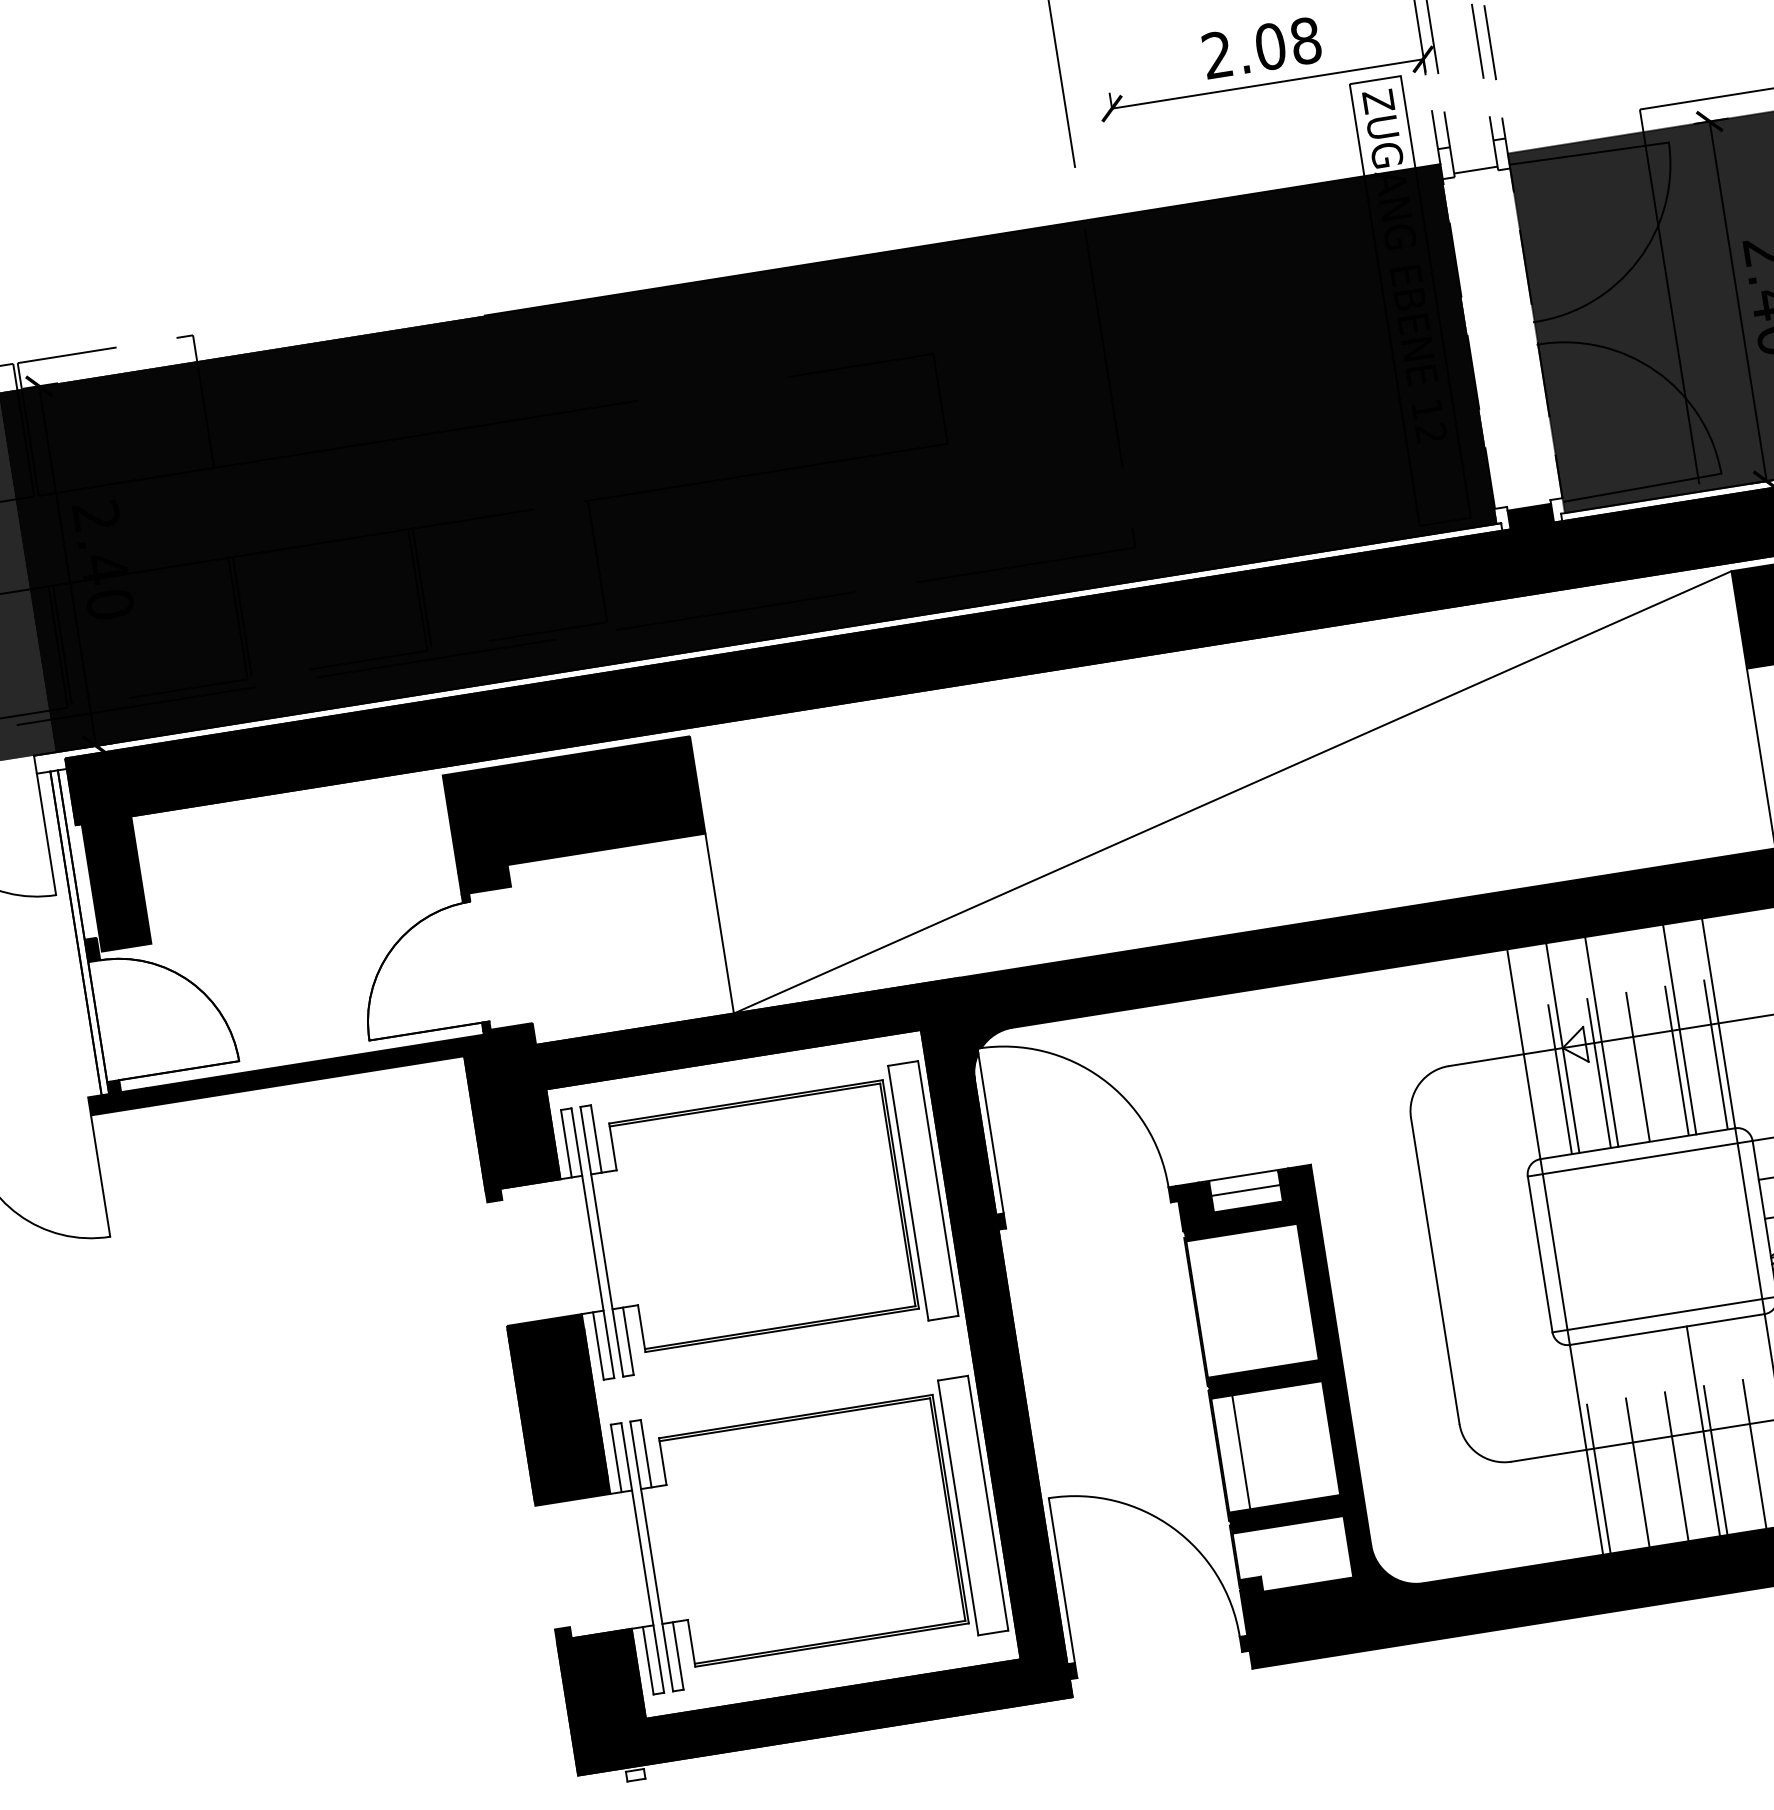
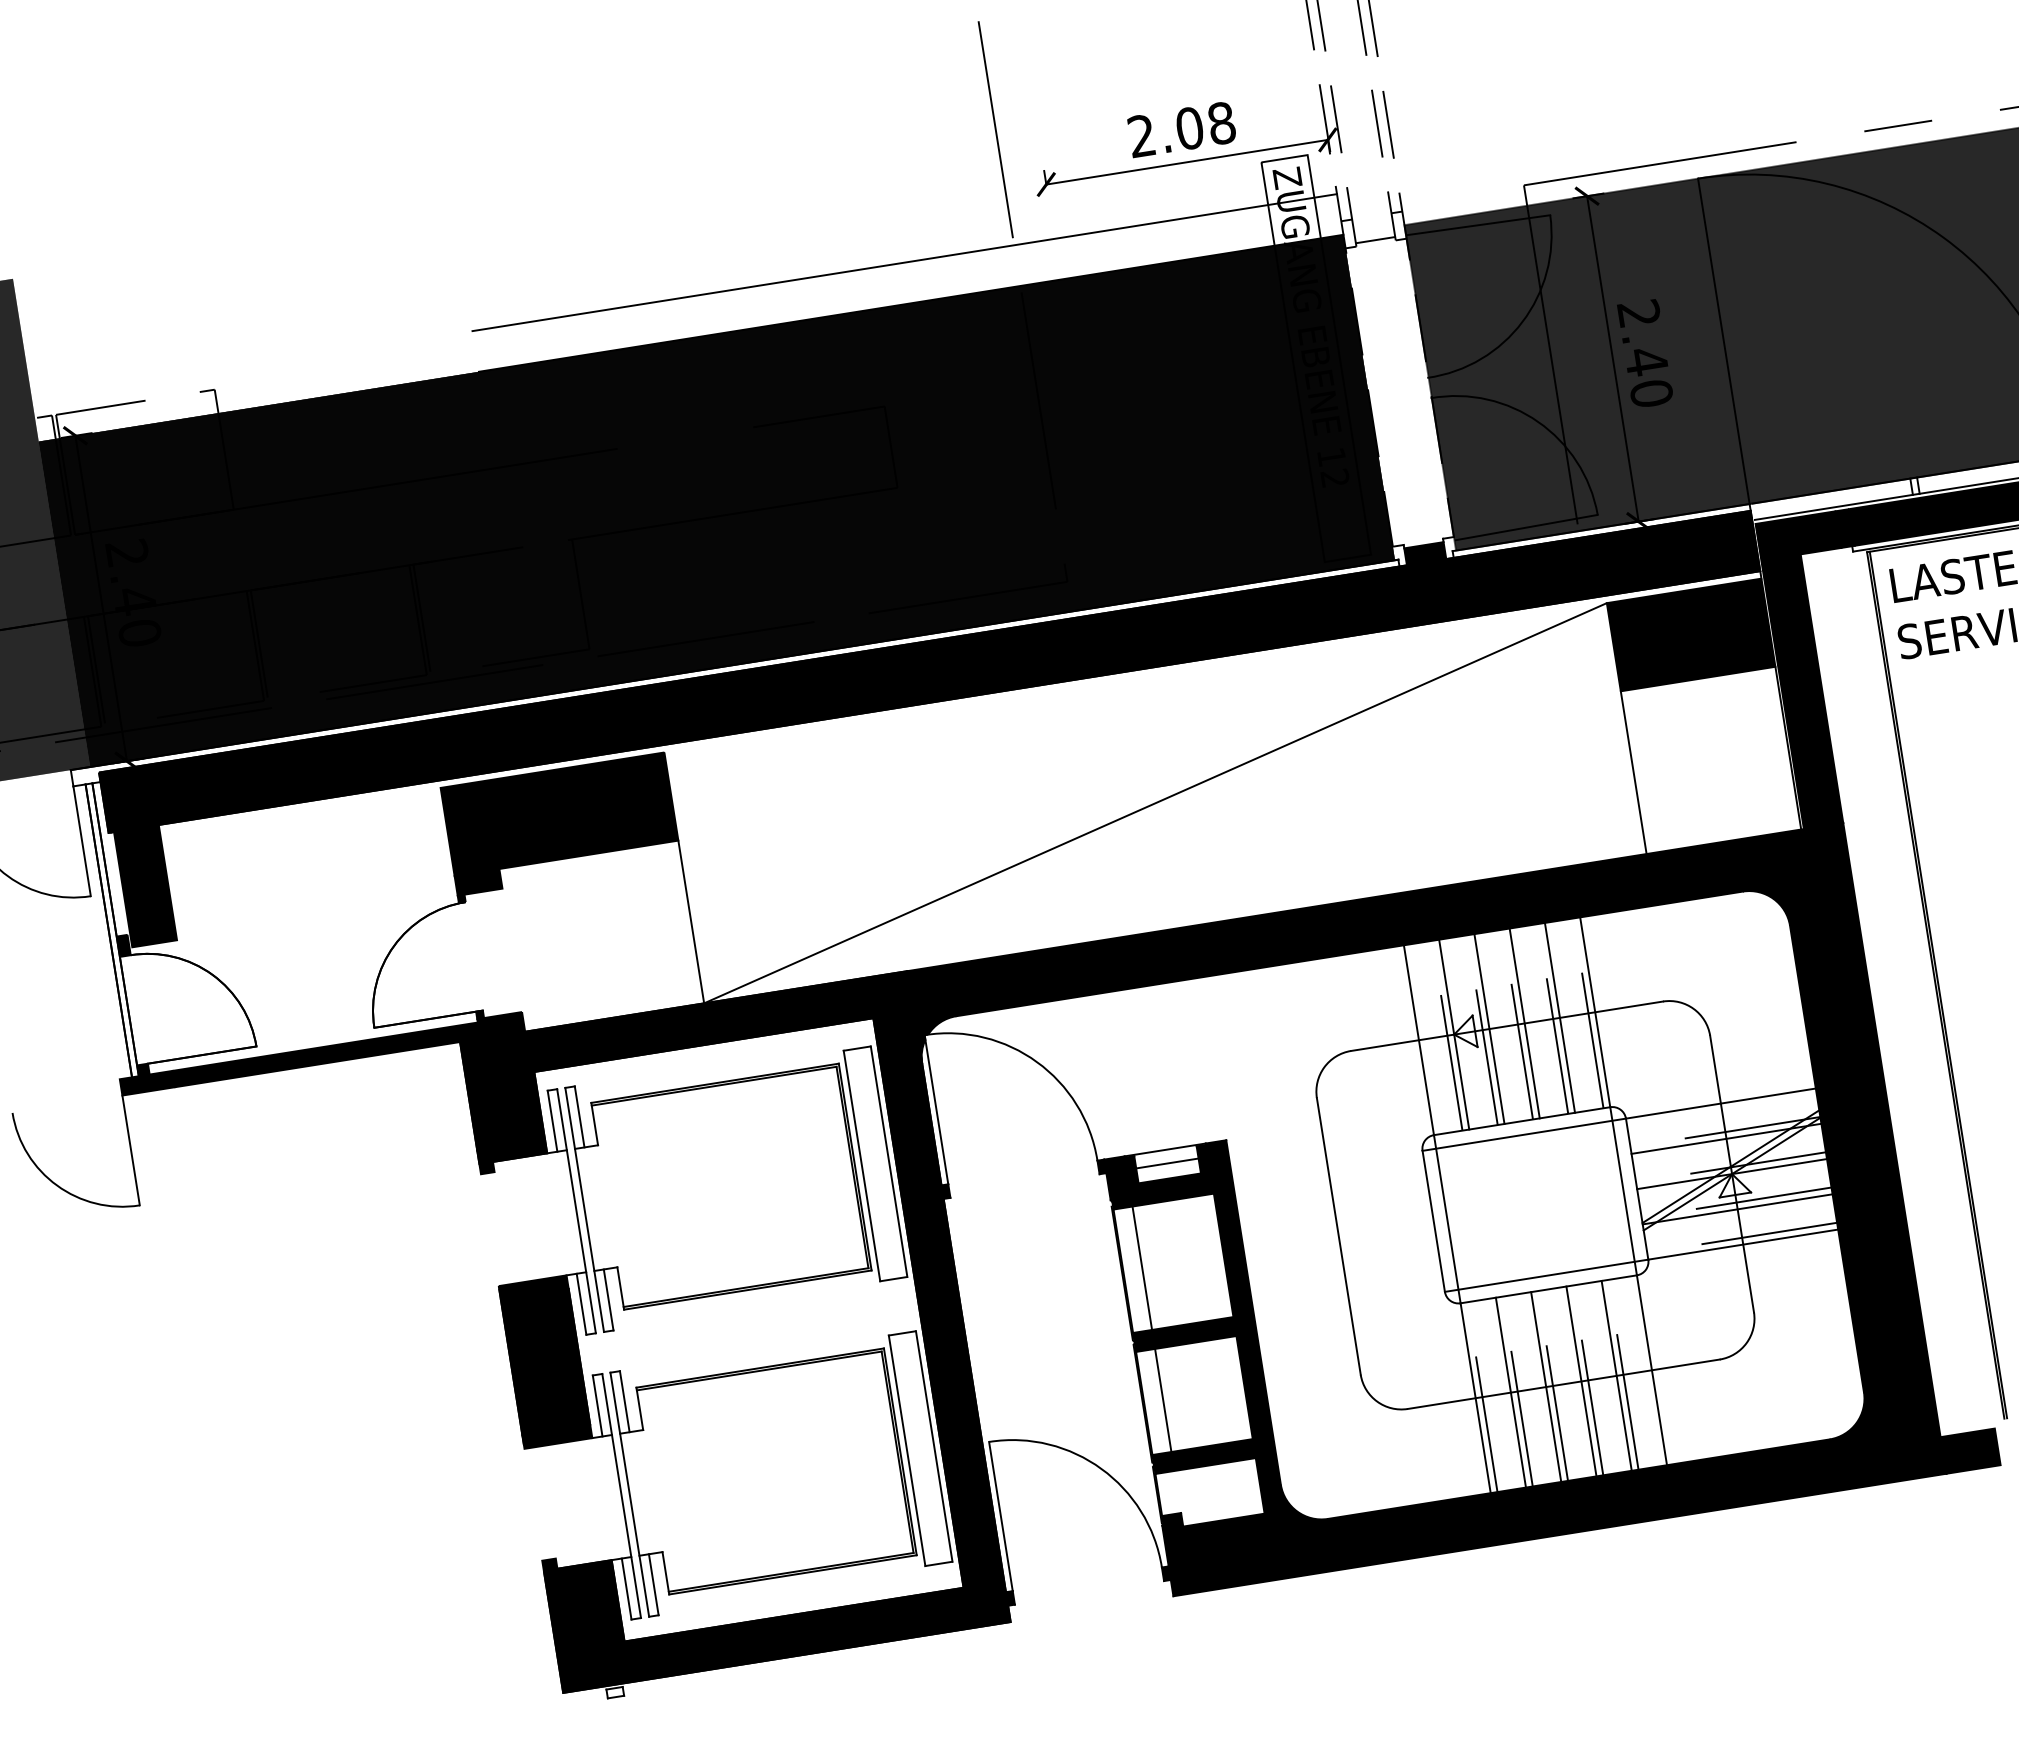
line: (955, 194) -> (904, 262), added
line: (1640, 1035) -> (1524, 1023), added
line: (1218, 1305) -> (1142, 1267), added
line: (1742, 1424) -> (1616, 1375), added
line: (1664, 1436) -> (1546, 1386), added
line: (1625, 1443) -> (1510, 1392), added

